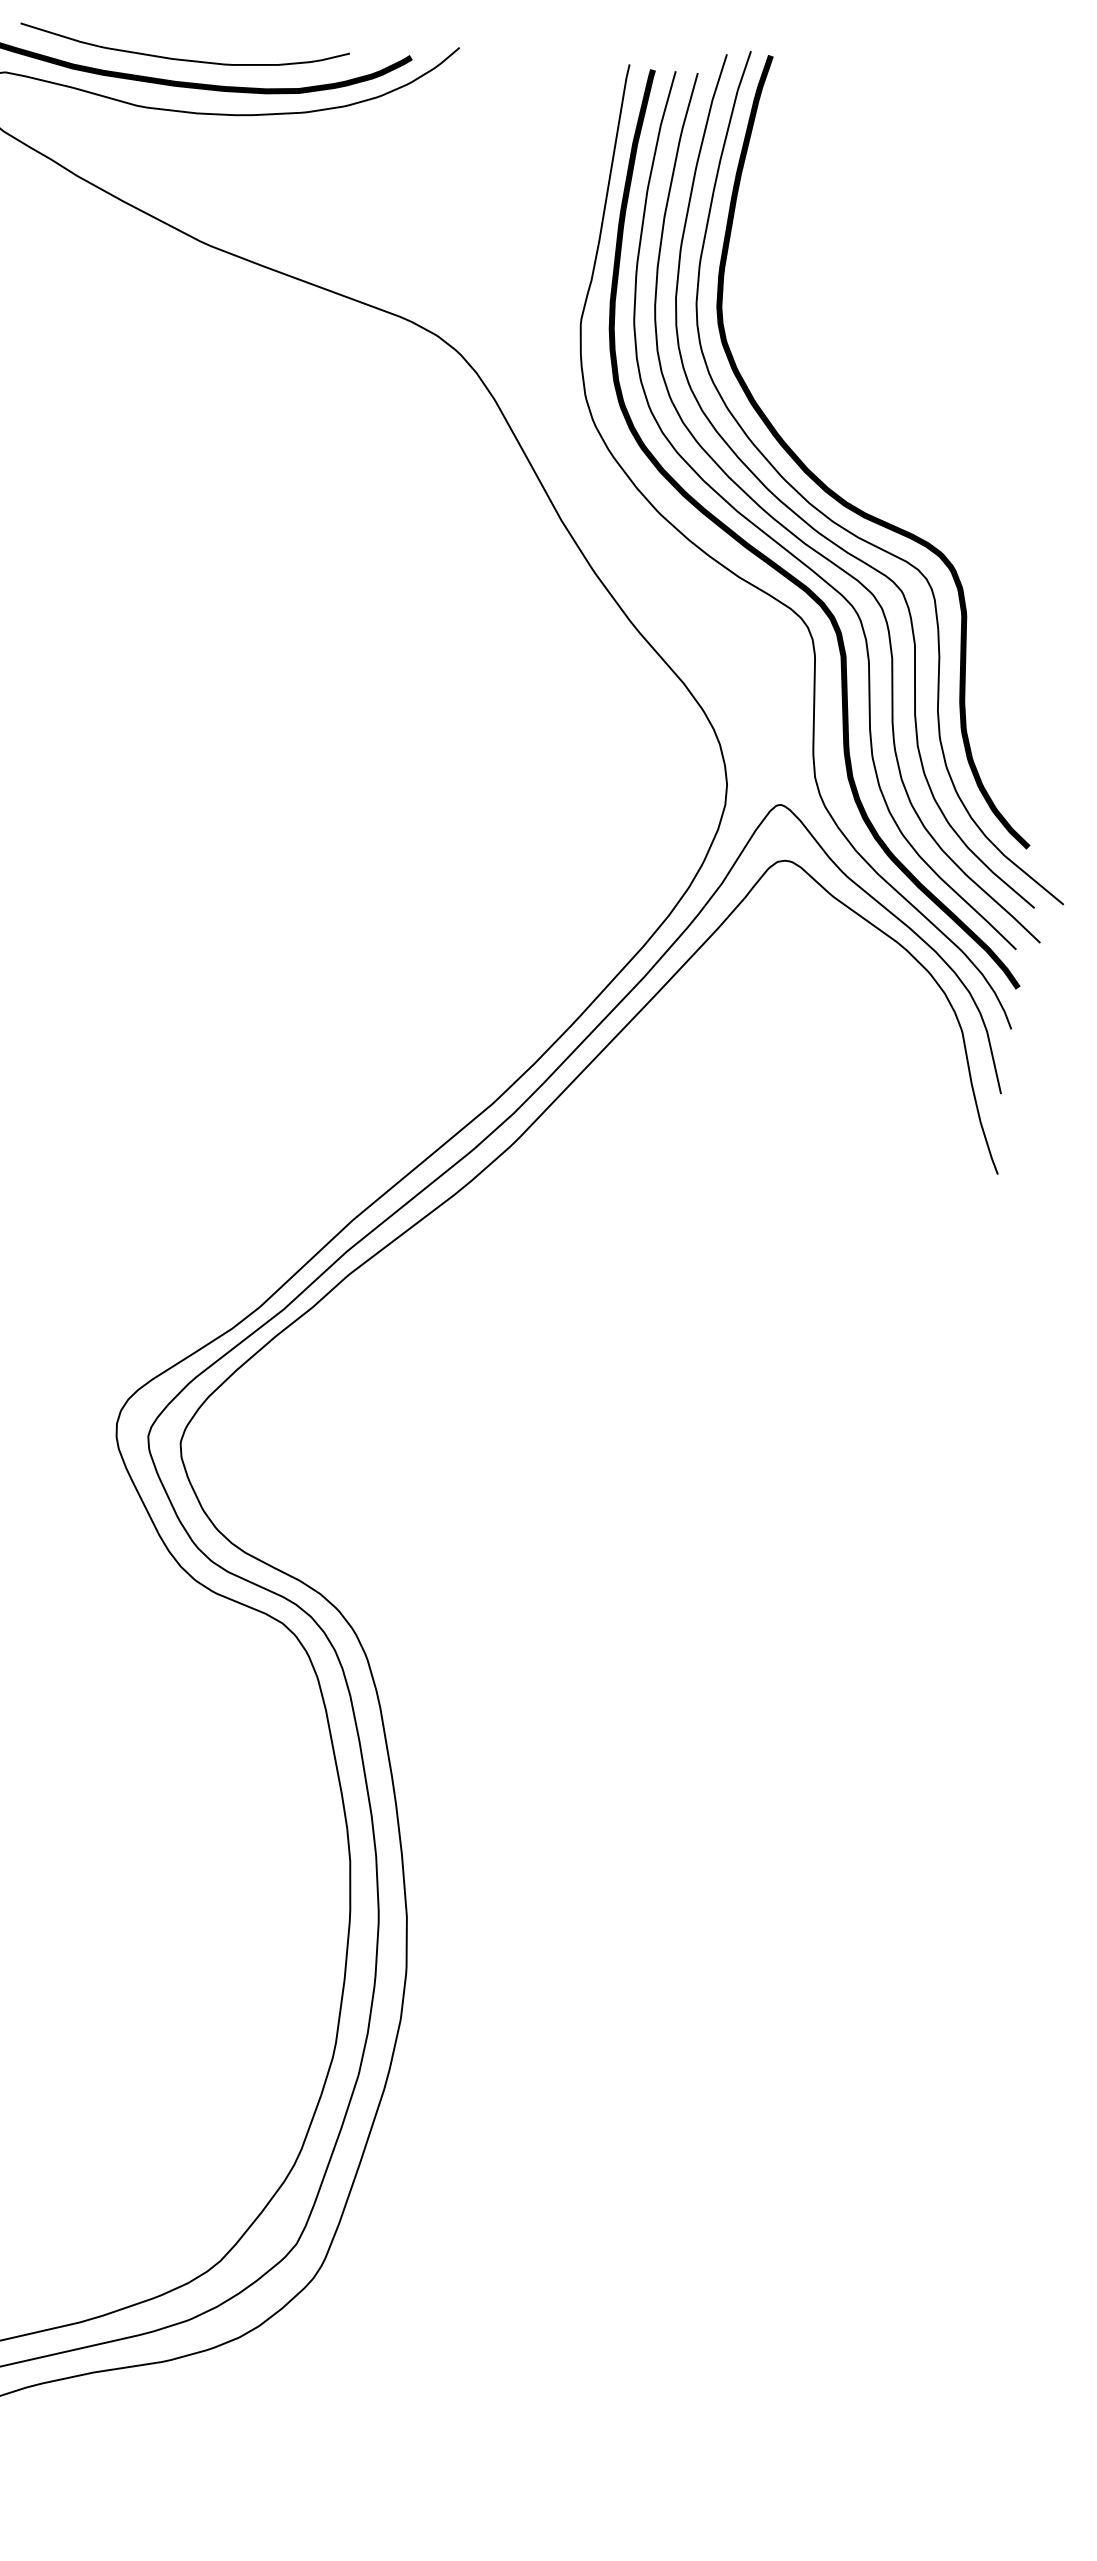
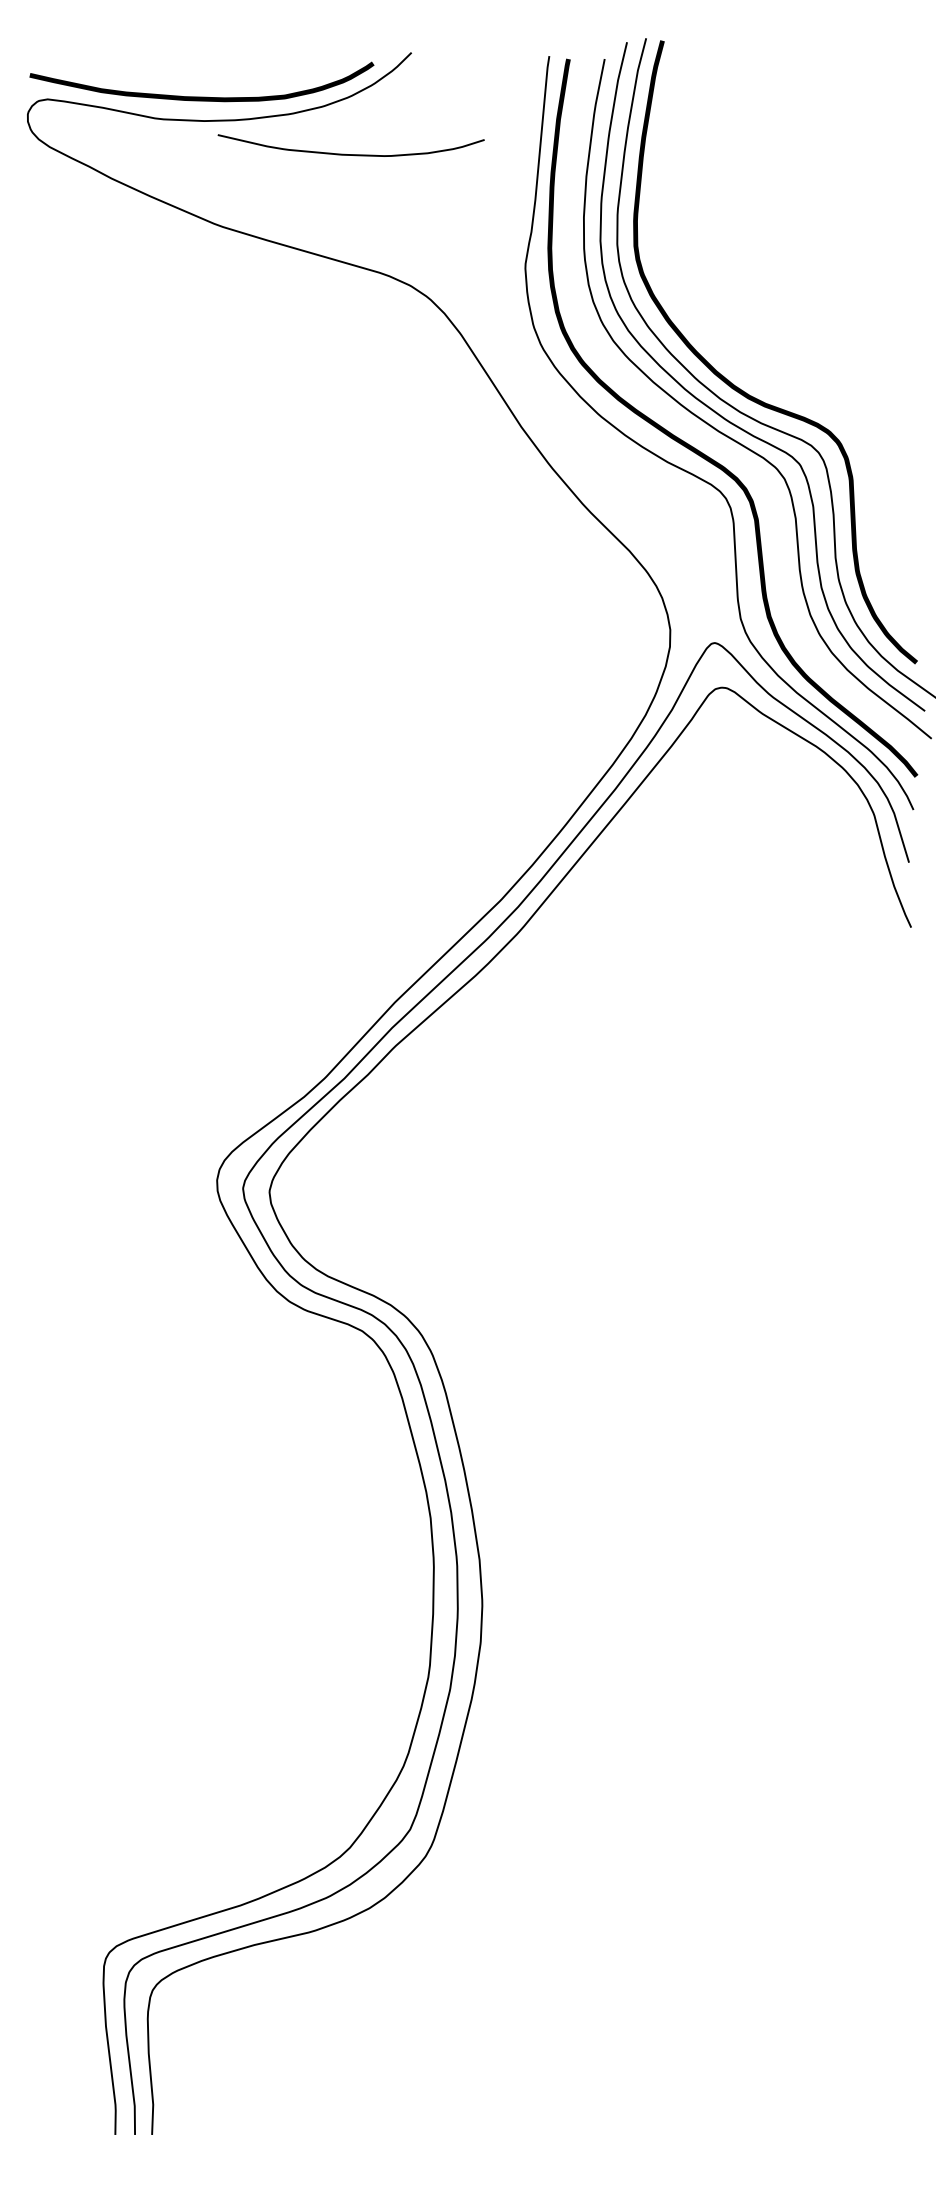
curve: (182, 59) -> (350, 154), moved
curve: (797, 556) -> (713, 442), removed

